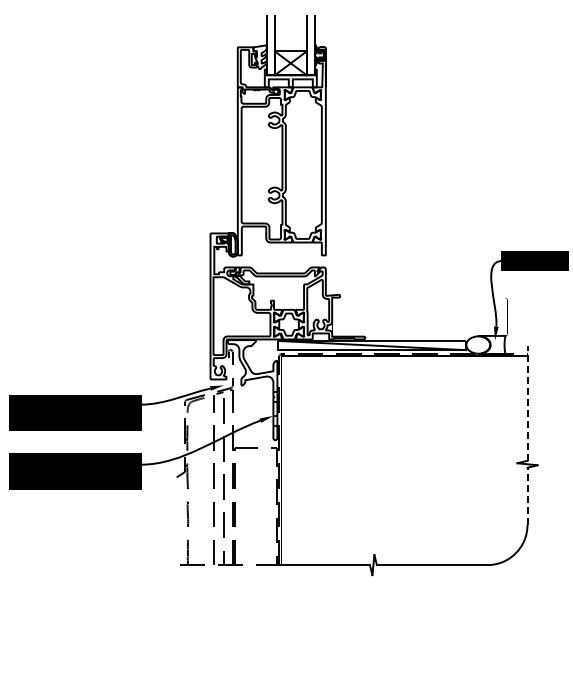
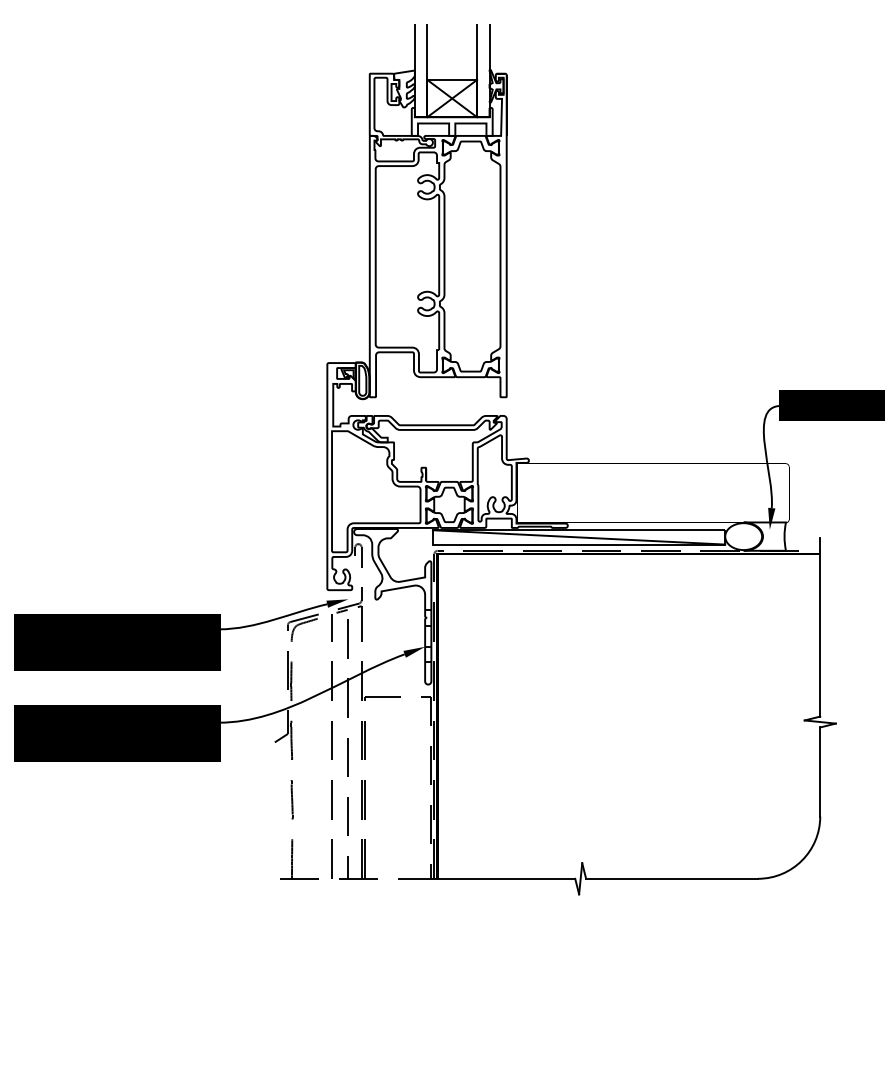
line: (527, 402) -> (820, 625), dashed -> solid
line: (527, 496) -> (820, 772), dashed -> solid

